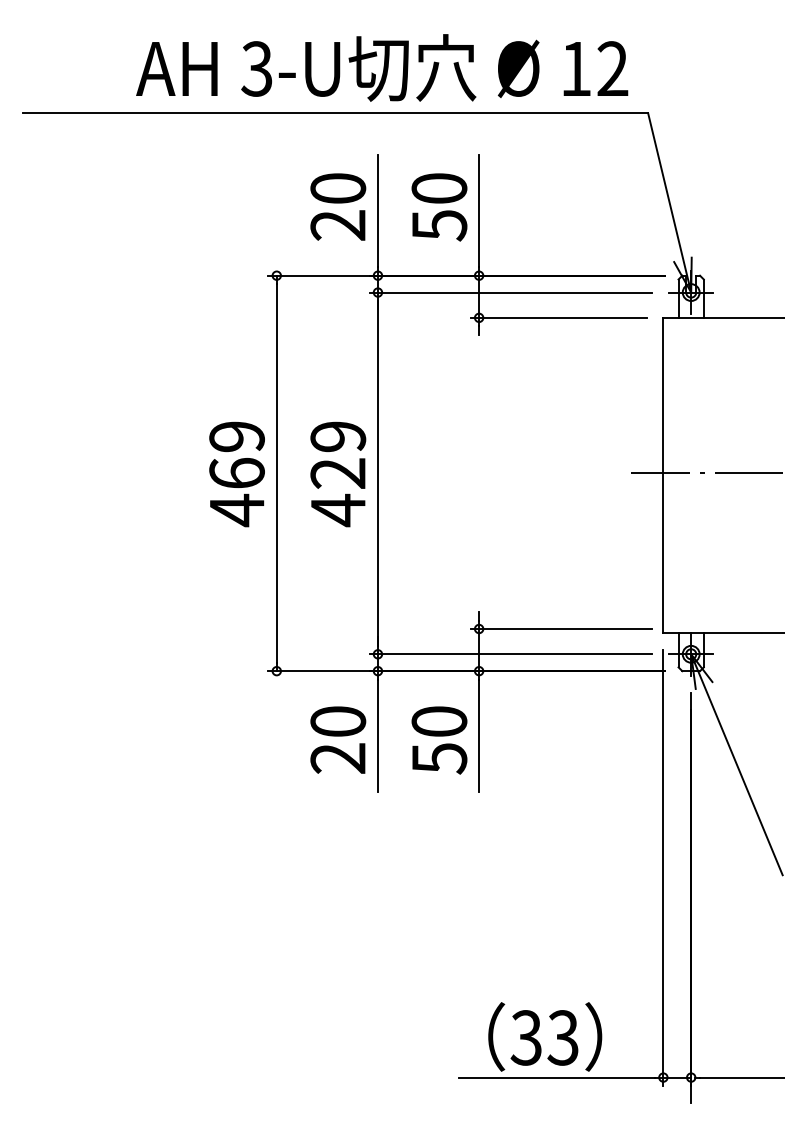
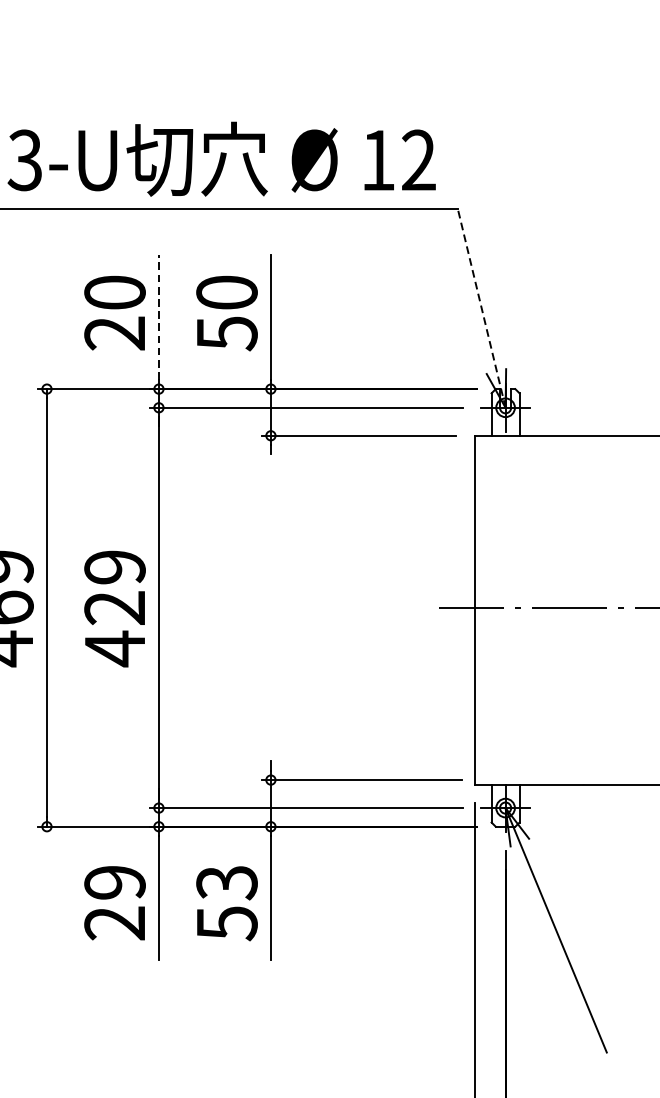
line: (669, 202) -> (481, 308), solid -> dashed
line: (377, 210) -> (158, 316), solid -> dashed
text: (338, 721) -> (115, 882), 20 -> 29
text: (439, 721) -> (227, 882), 50 -> 53

